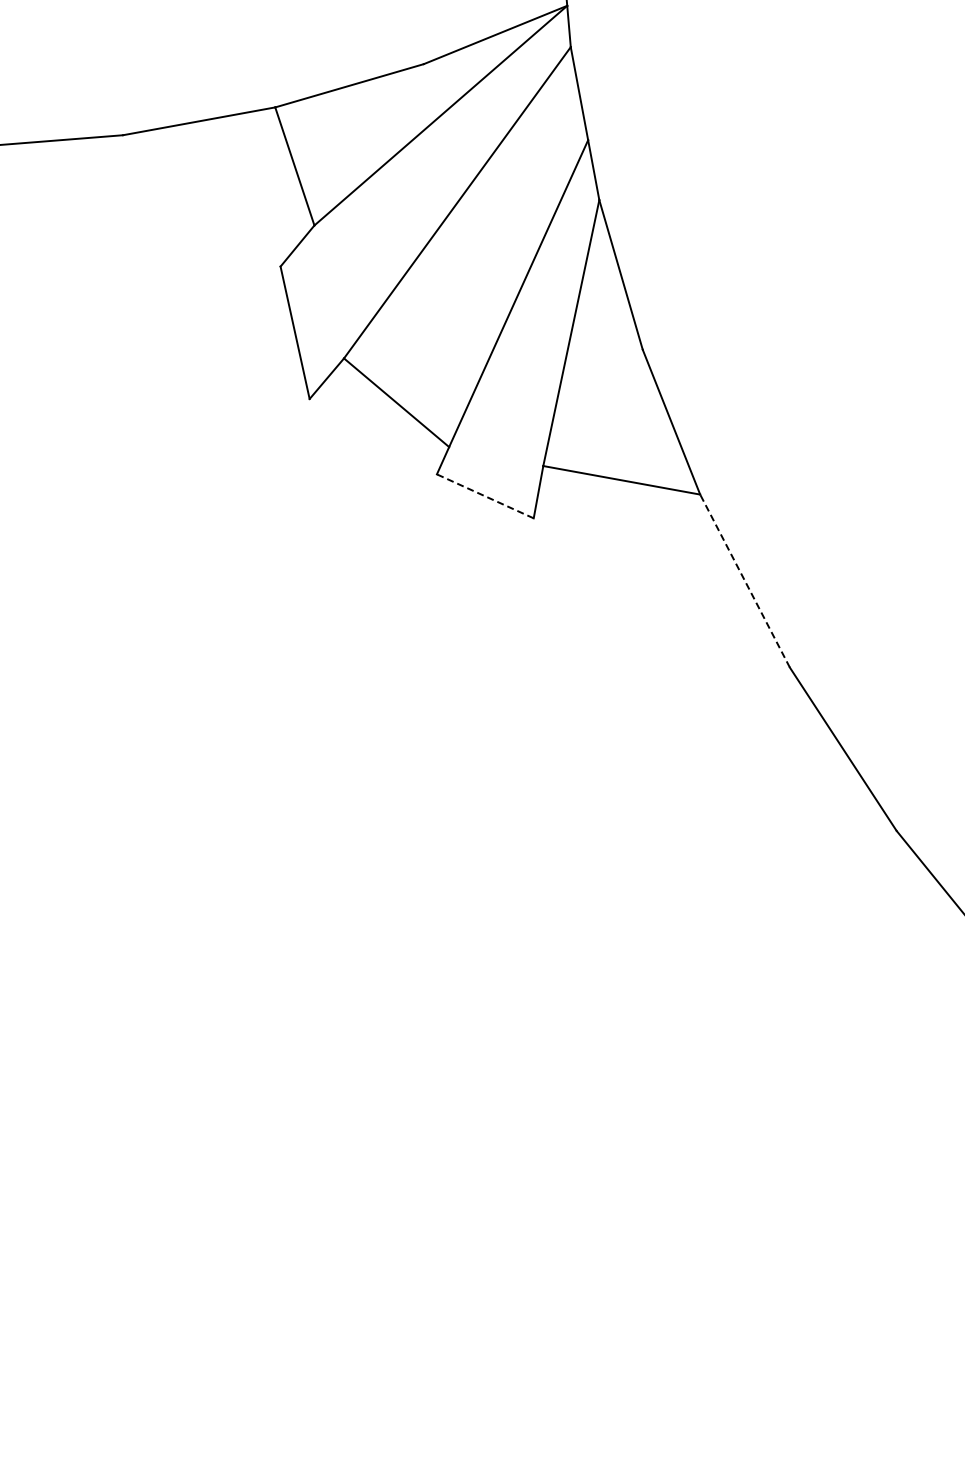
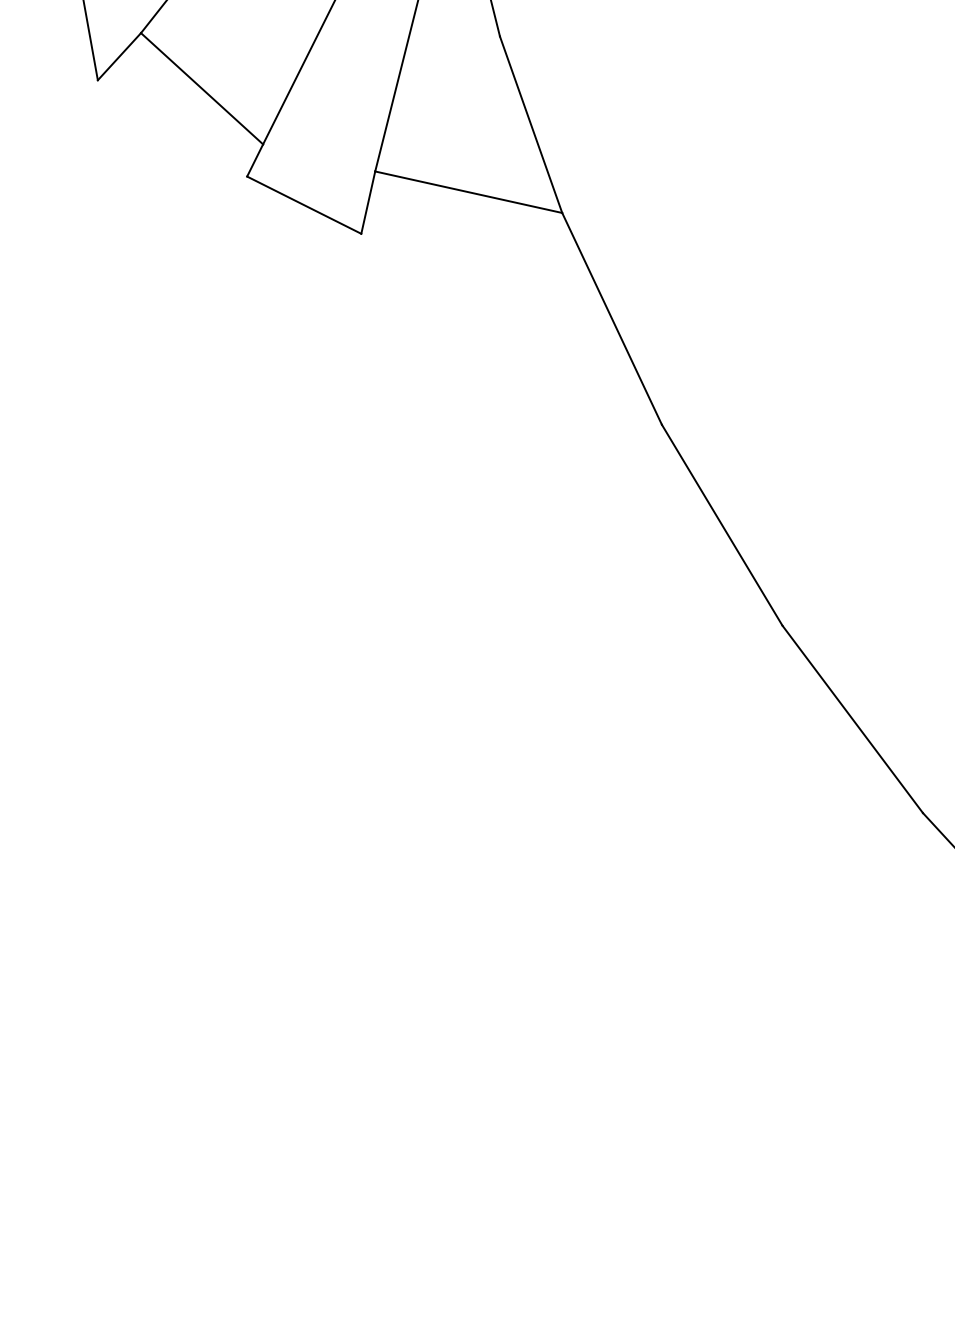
line: (484, 496) -> (303, 205), dashed -> solid
line: (744, 580) -> (611, 318), dashed -> solid

